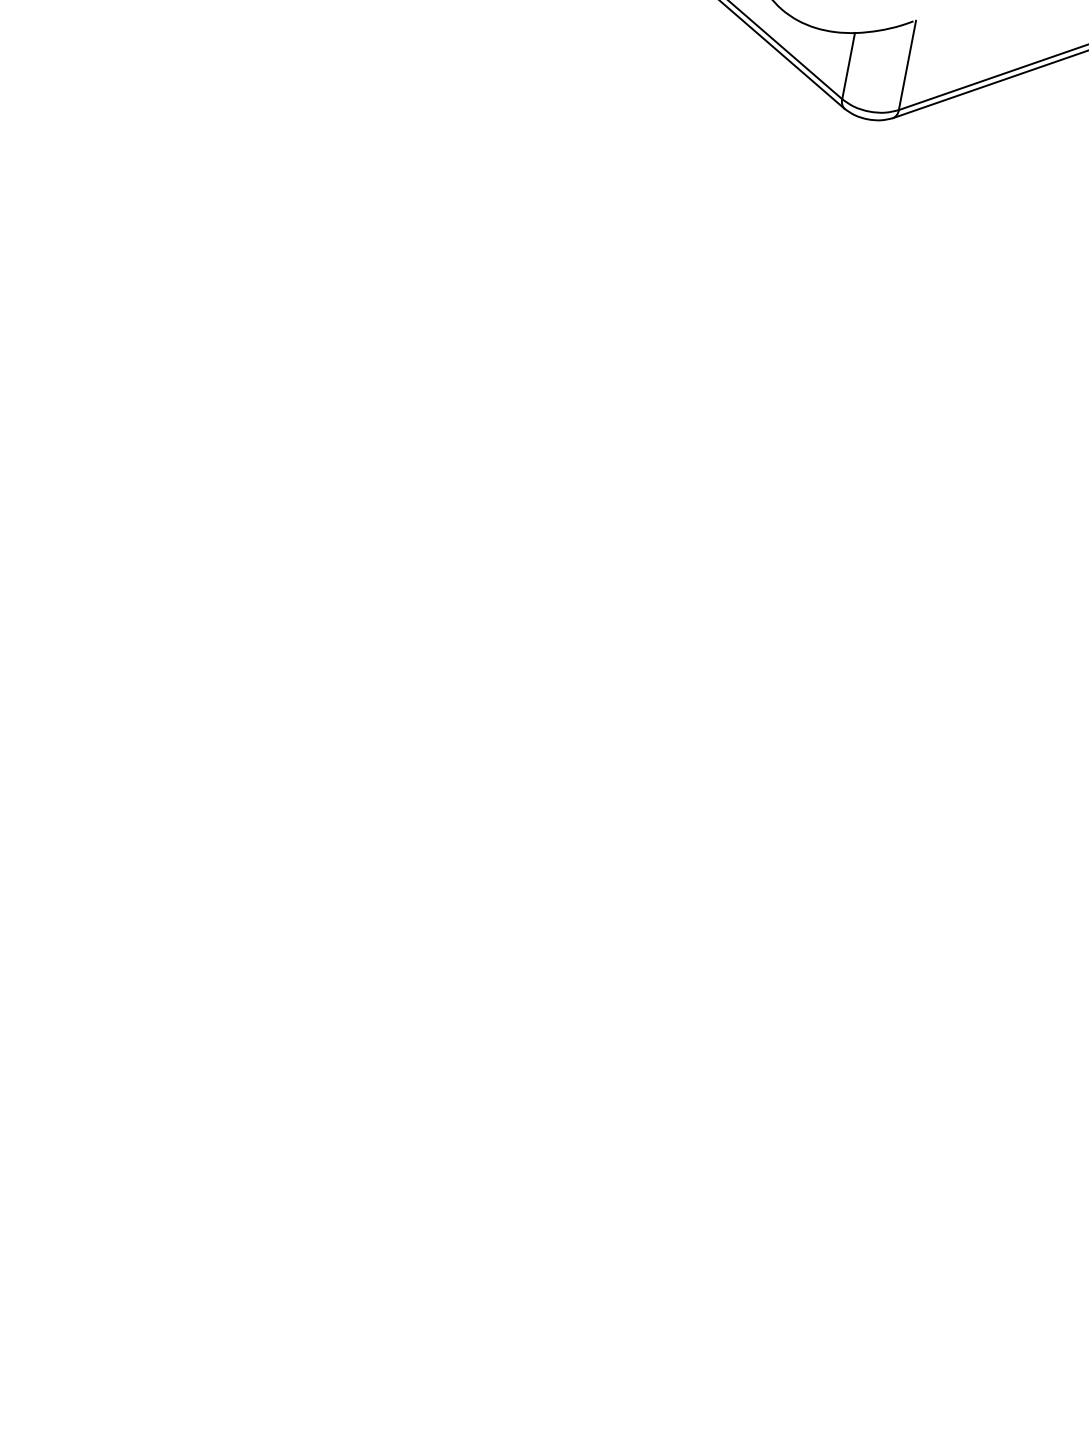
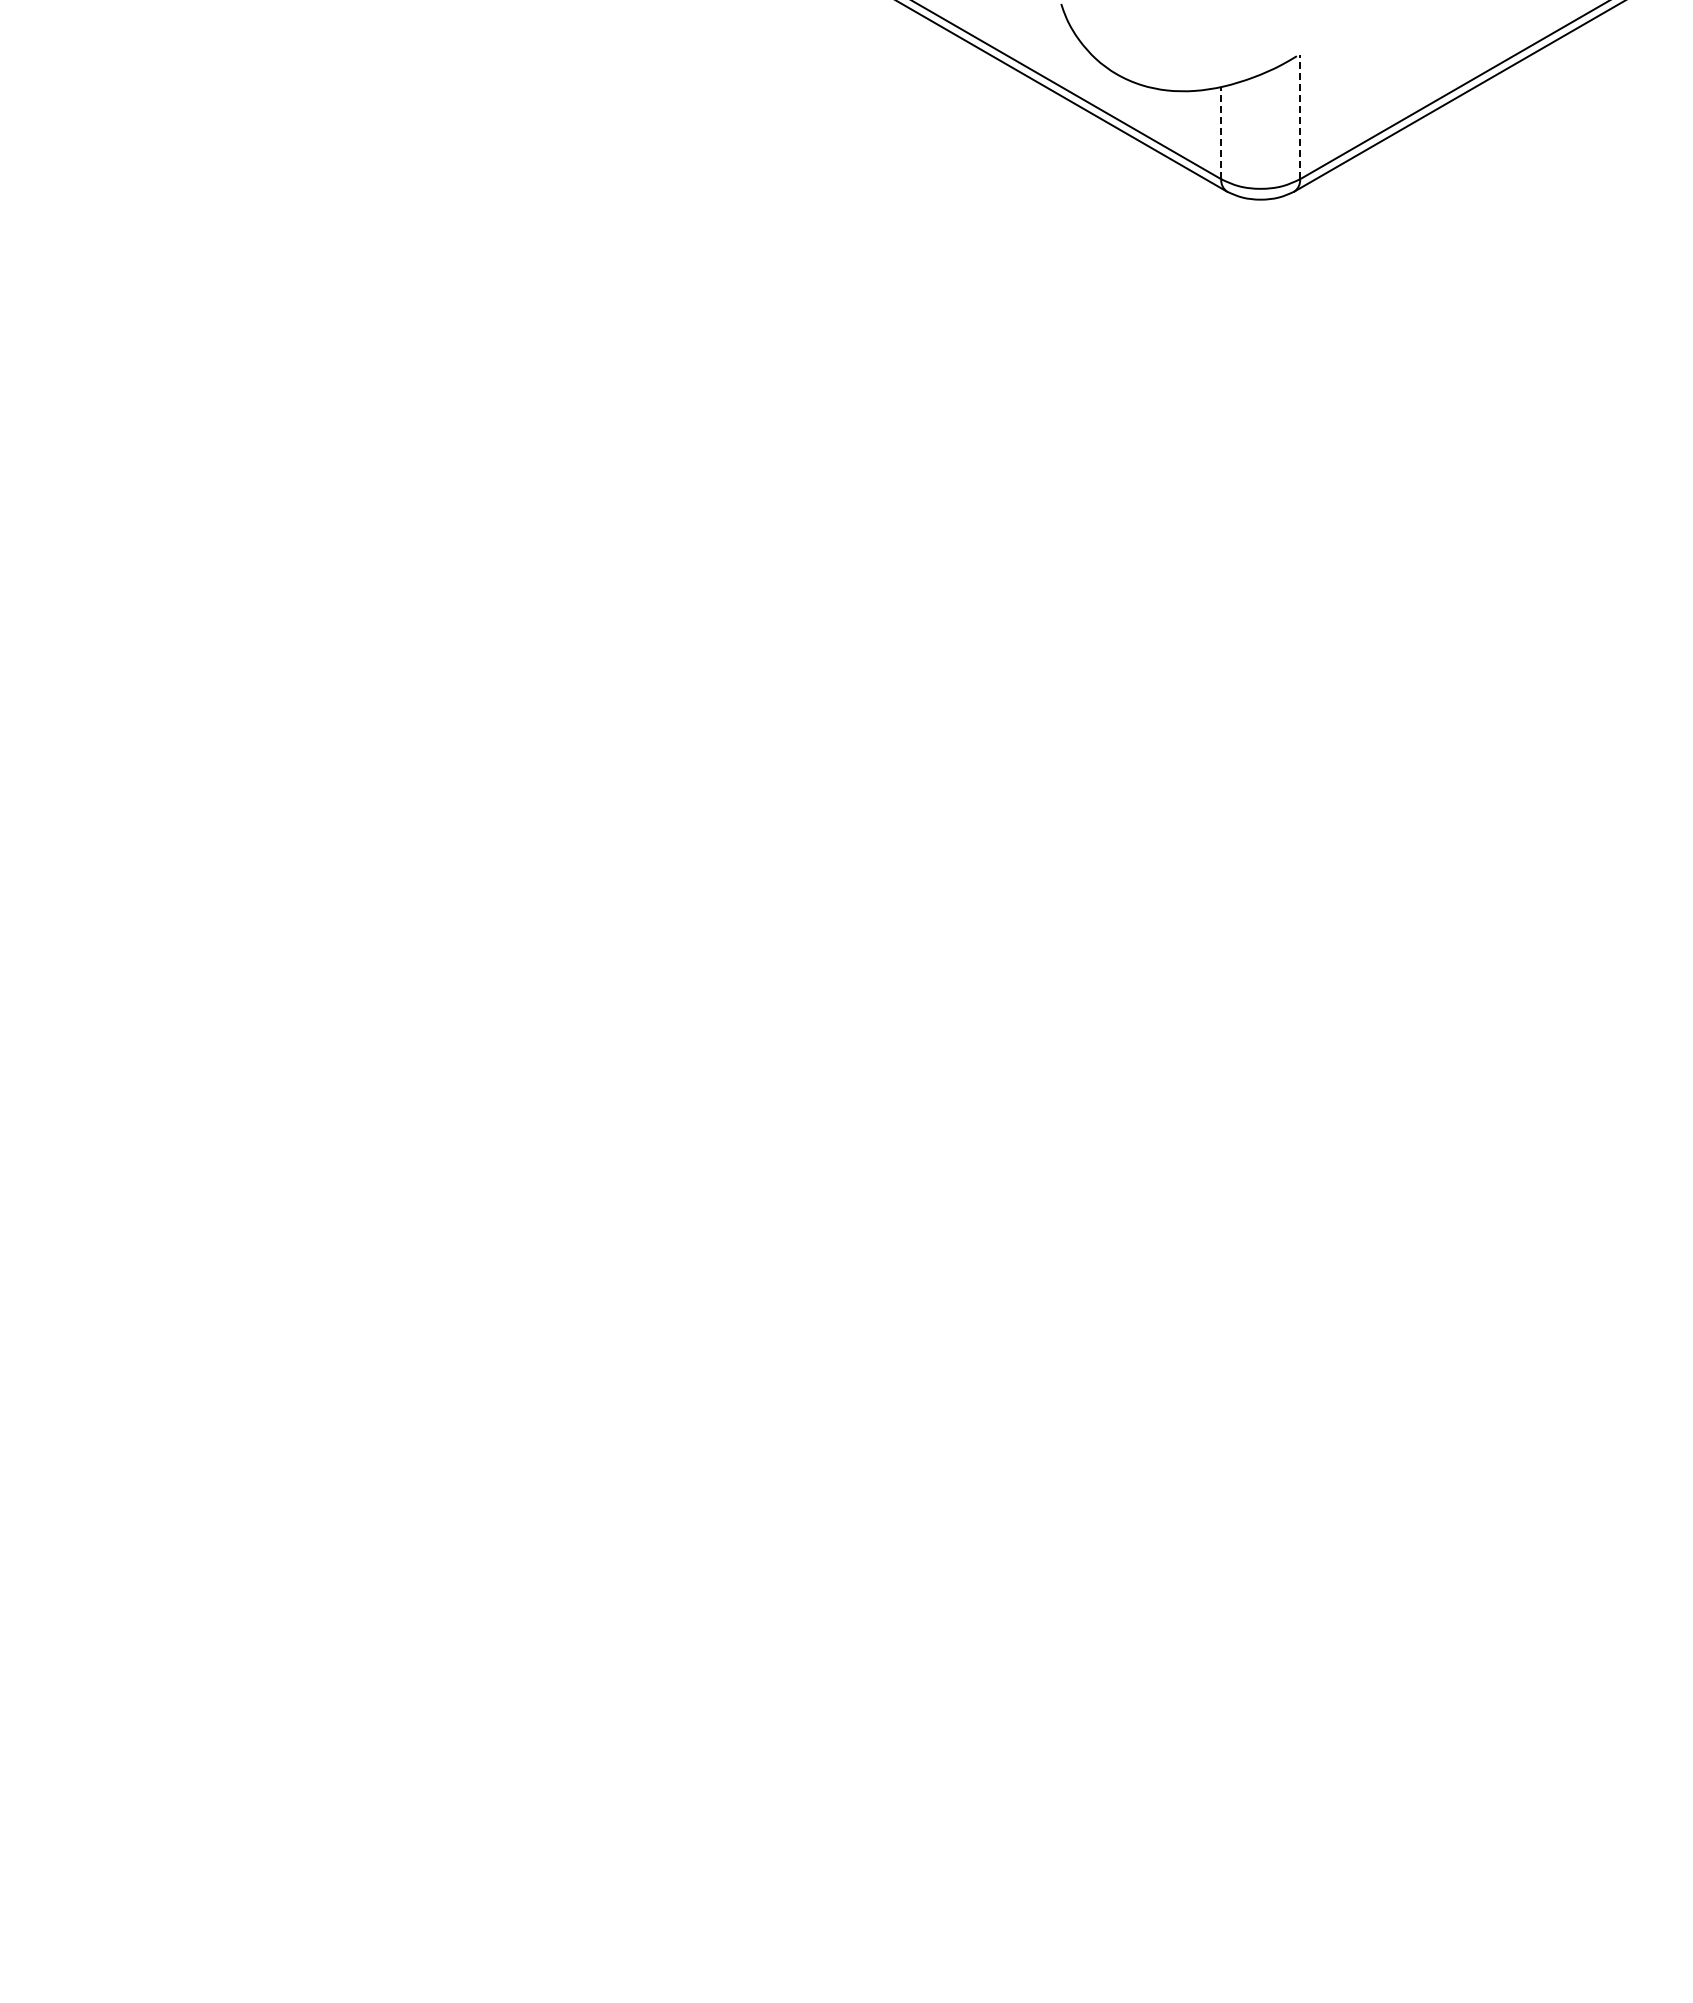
line: (848, 65) -> (1221, 132), solid -> dashed
line: (907, 65) -> (1300, 116), solid -> dashed

